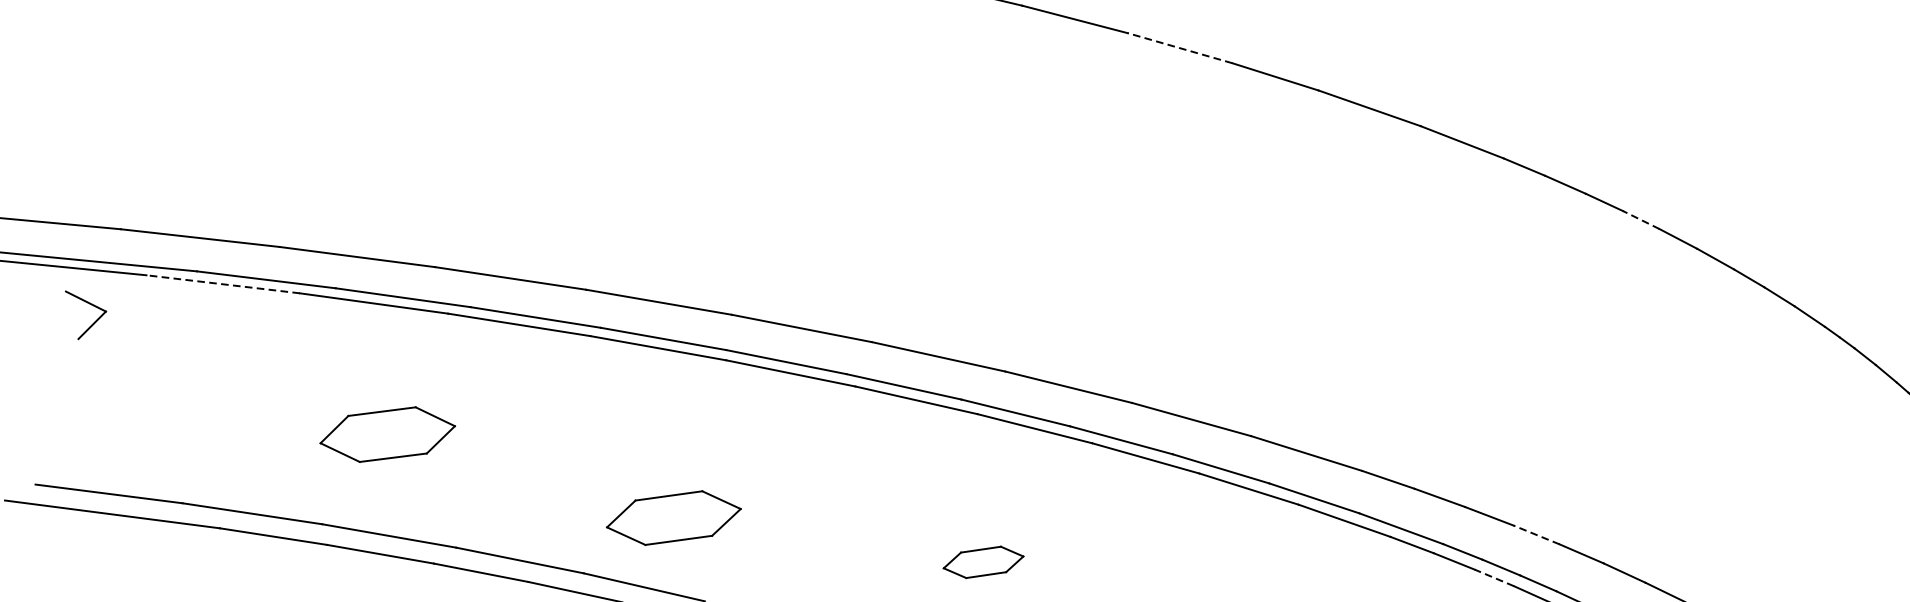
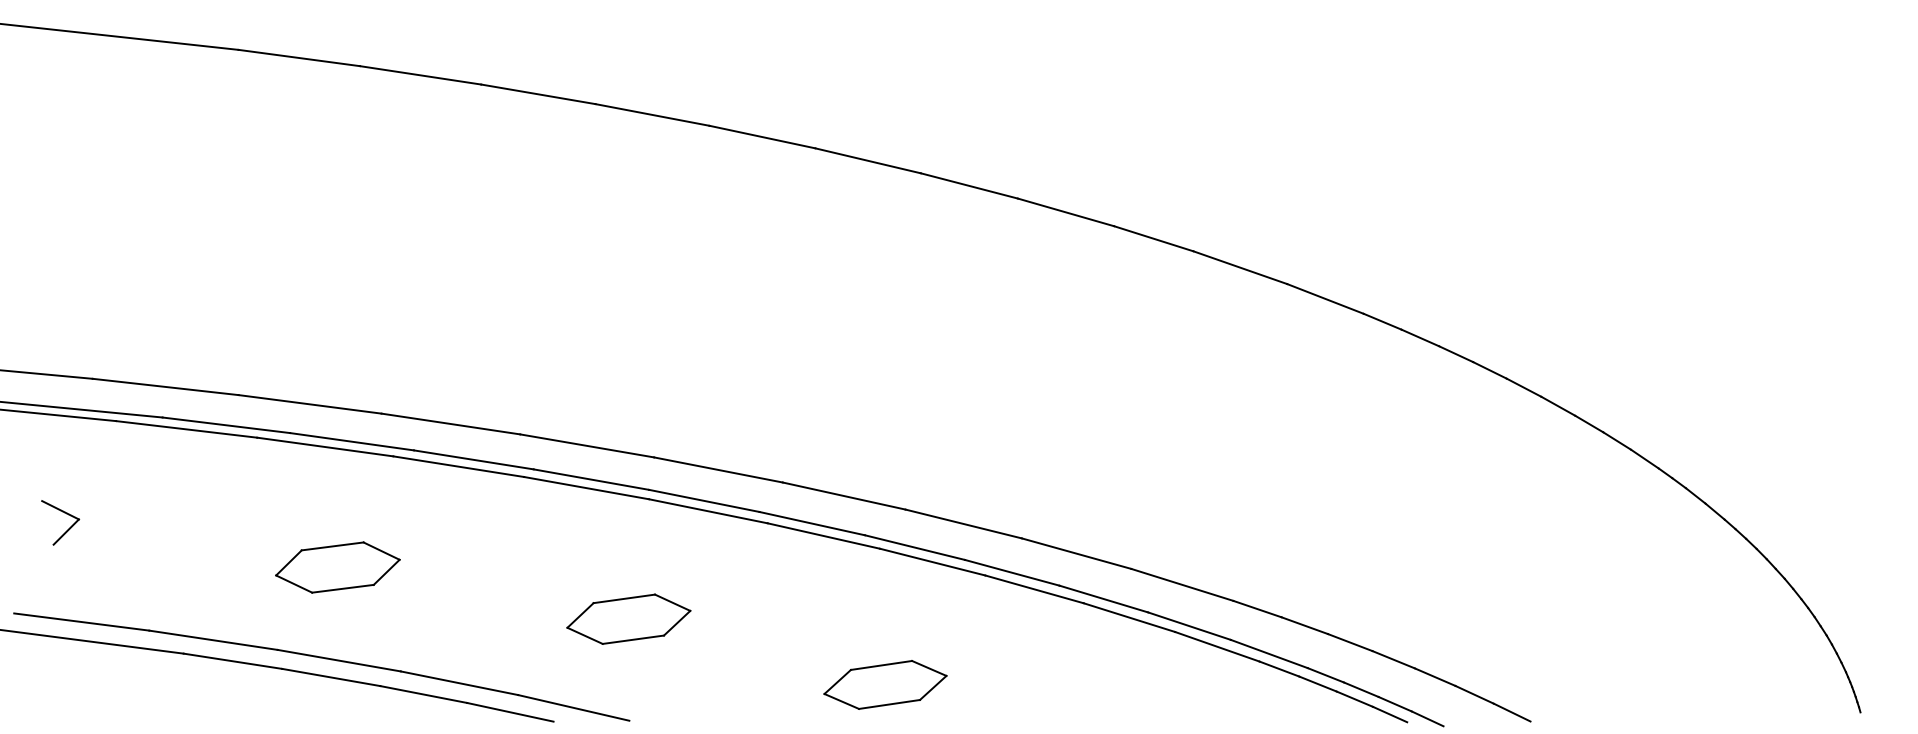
line: (1179, 48) -> (1065, 212), dashed -> solid
line: (1640, 220) -> (1489, 370), dashed -> solid
line: (223, 284) -> (186, 429), dashed -> solid
part: (90, 305) -> (64, 513), moved
part: (673, 517) -> (628, 618), moved
line: (1536, 534) -> (1393, 659), dashed -> solid
part: (983, 561) -> (885, 684), size x1.67
line: (1493, 578) -> (1354, 699), dashed -> solid

